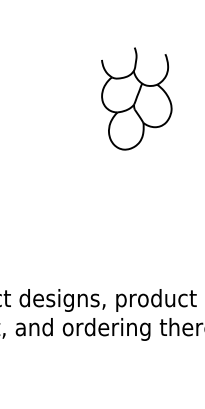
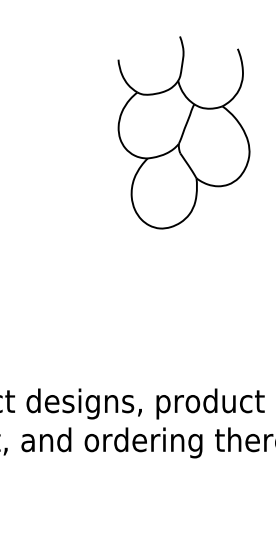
part: (136, 98) -> (183, 132), size x1.4

